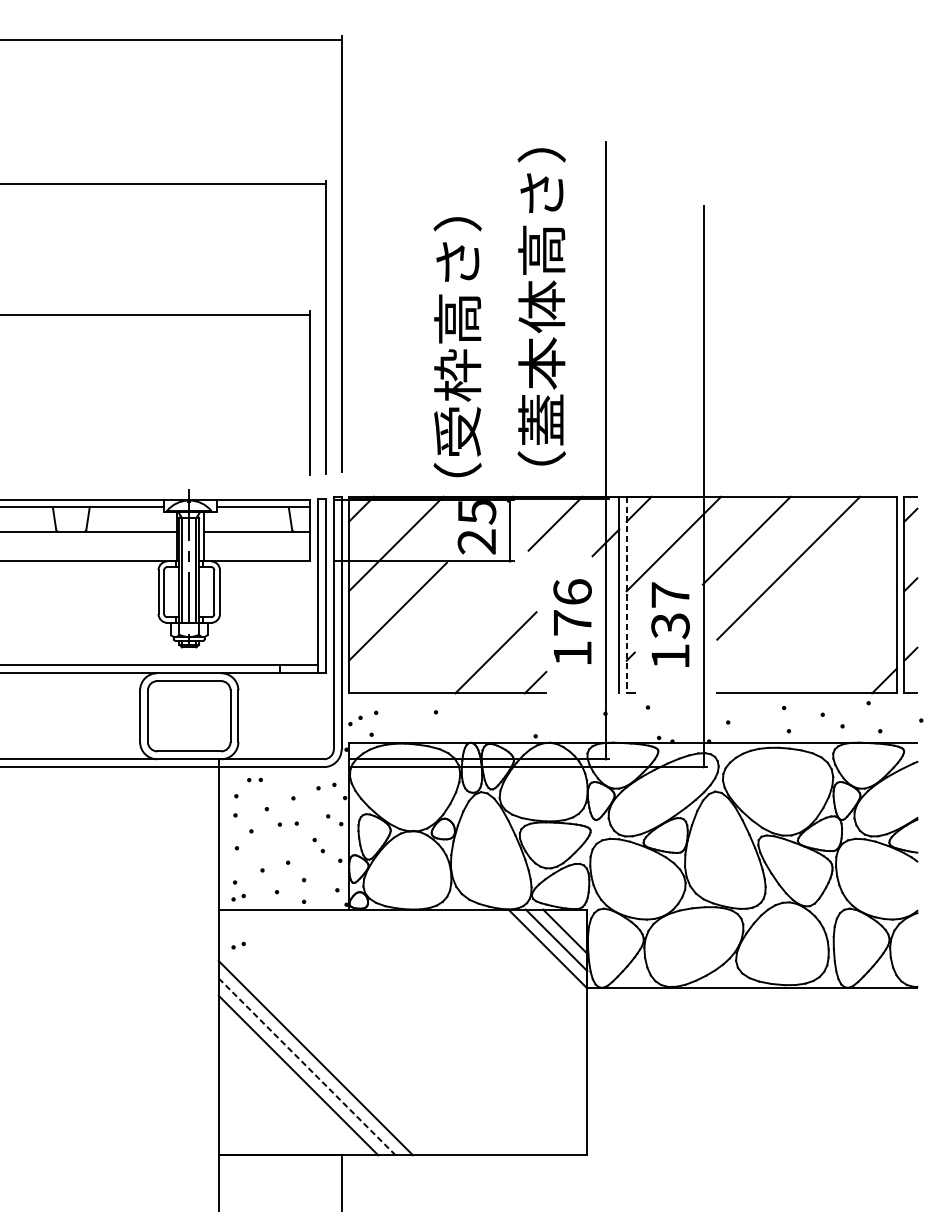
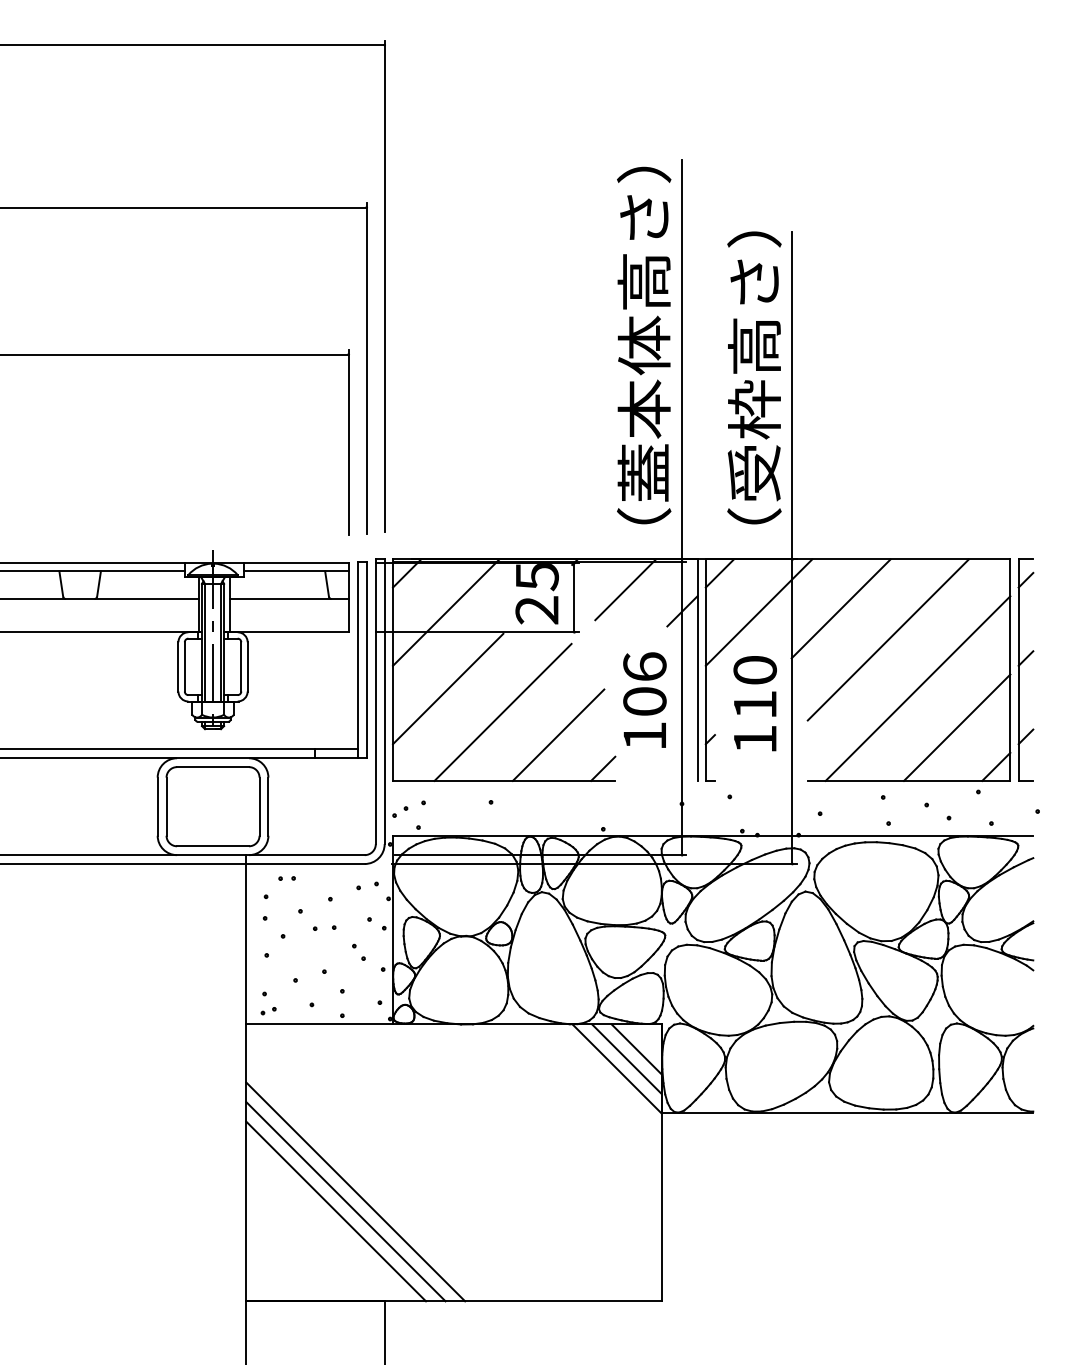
text: (542, 306) -> (644, 345), moved
text: (457, 346) -> (754, 377), moved
line: (626, 595) -> (705, 670), dashed -> solid
text: (669, 610) -> (754, 687), 137 -> 110
line: (814, 611) -> (917, 688), added
text: (572, 622) -> (644, 701), 176 -> 106
line: (446, 631) -> (502, 711), added
line: (849, 645) -> (956, 727), added
part: (238, 945) -> (268, 1065), removed
line: (306, 1066) -> (345, 1201), dashed -> solid

